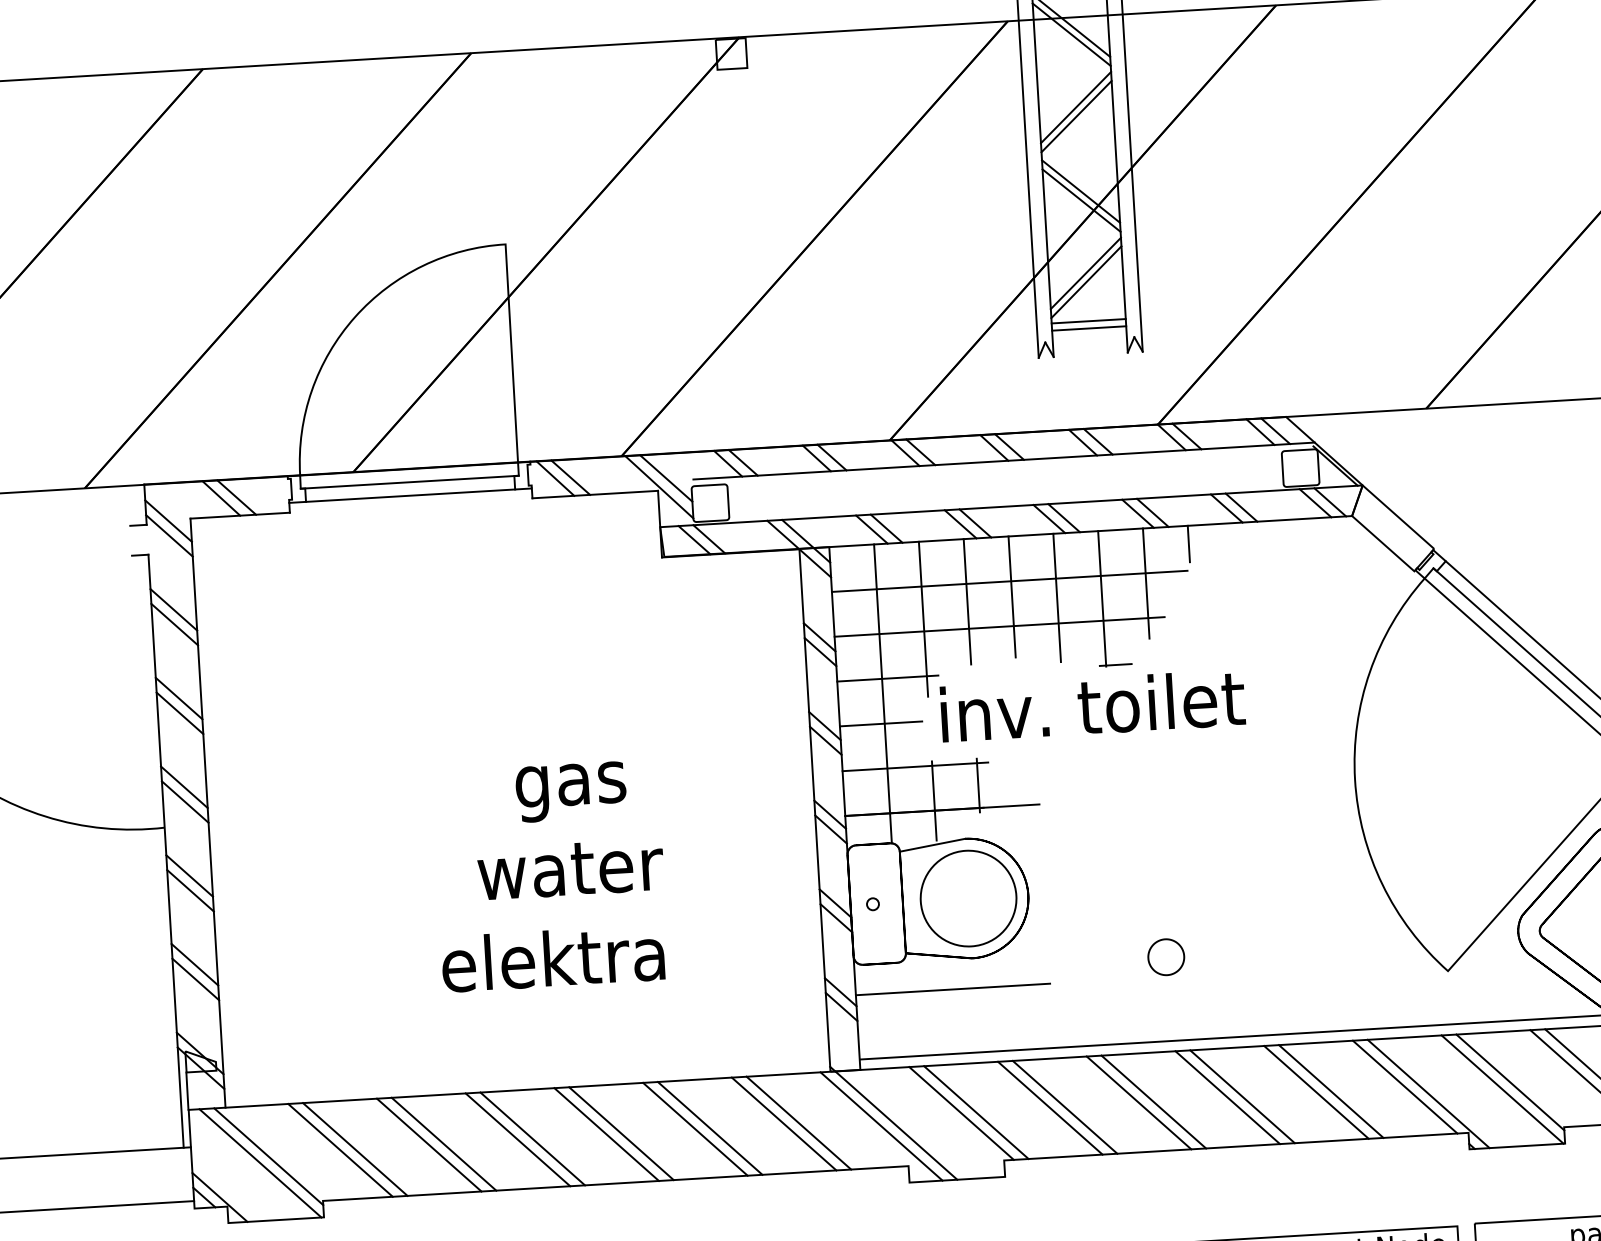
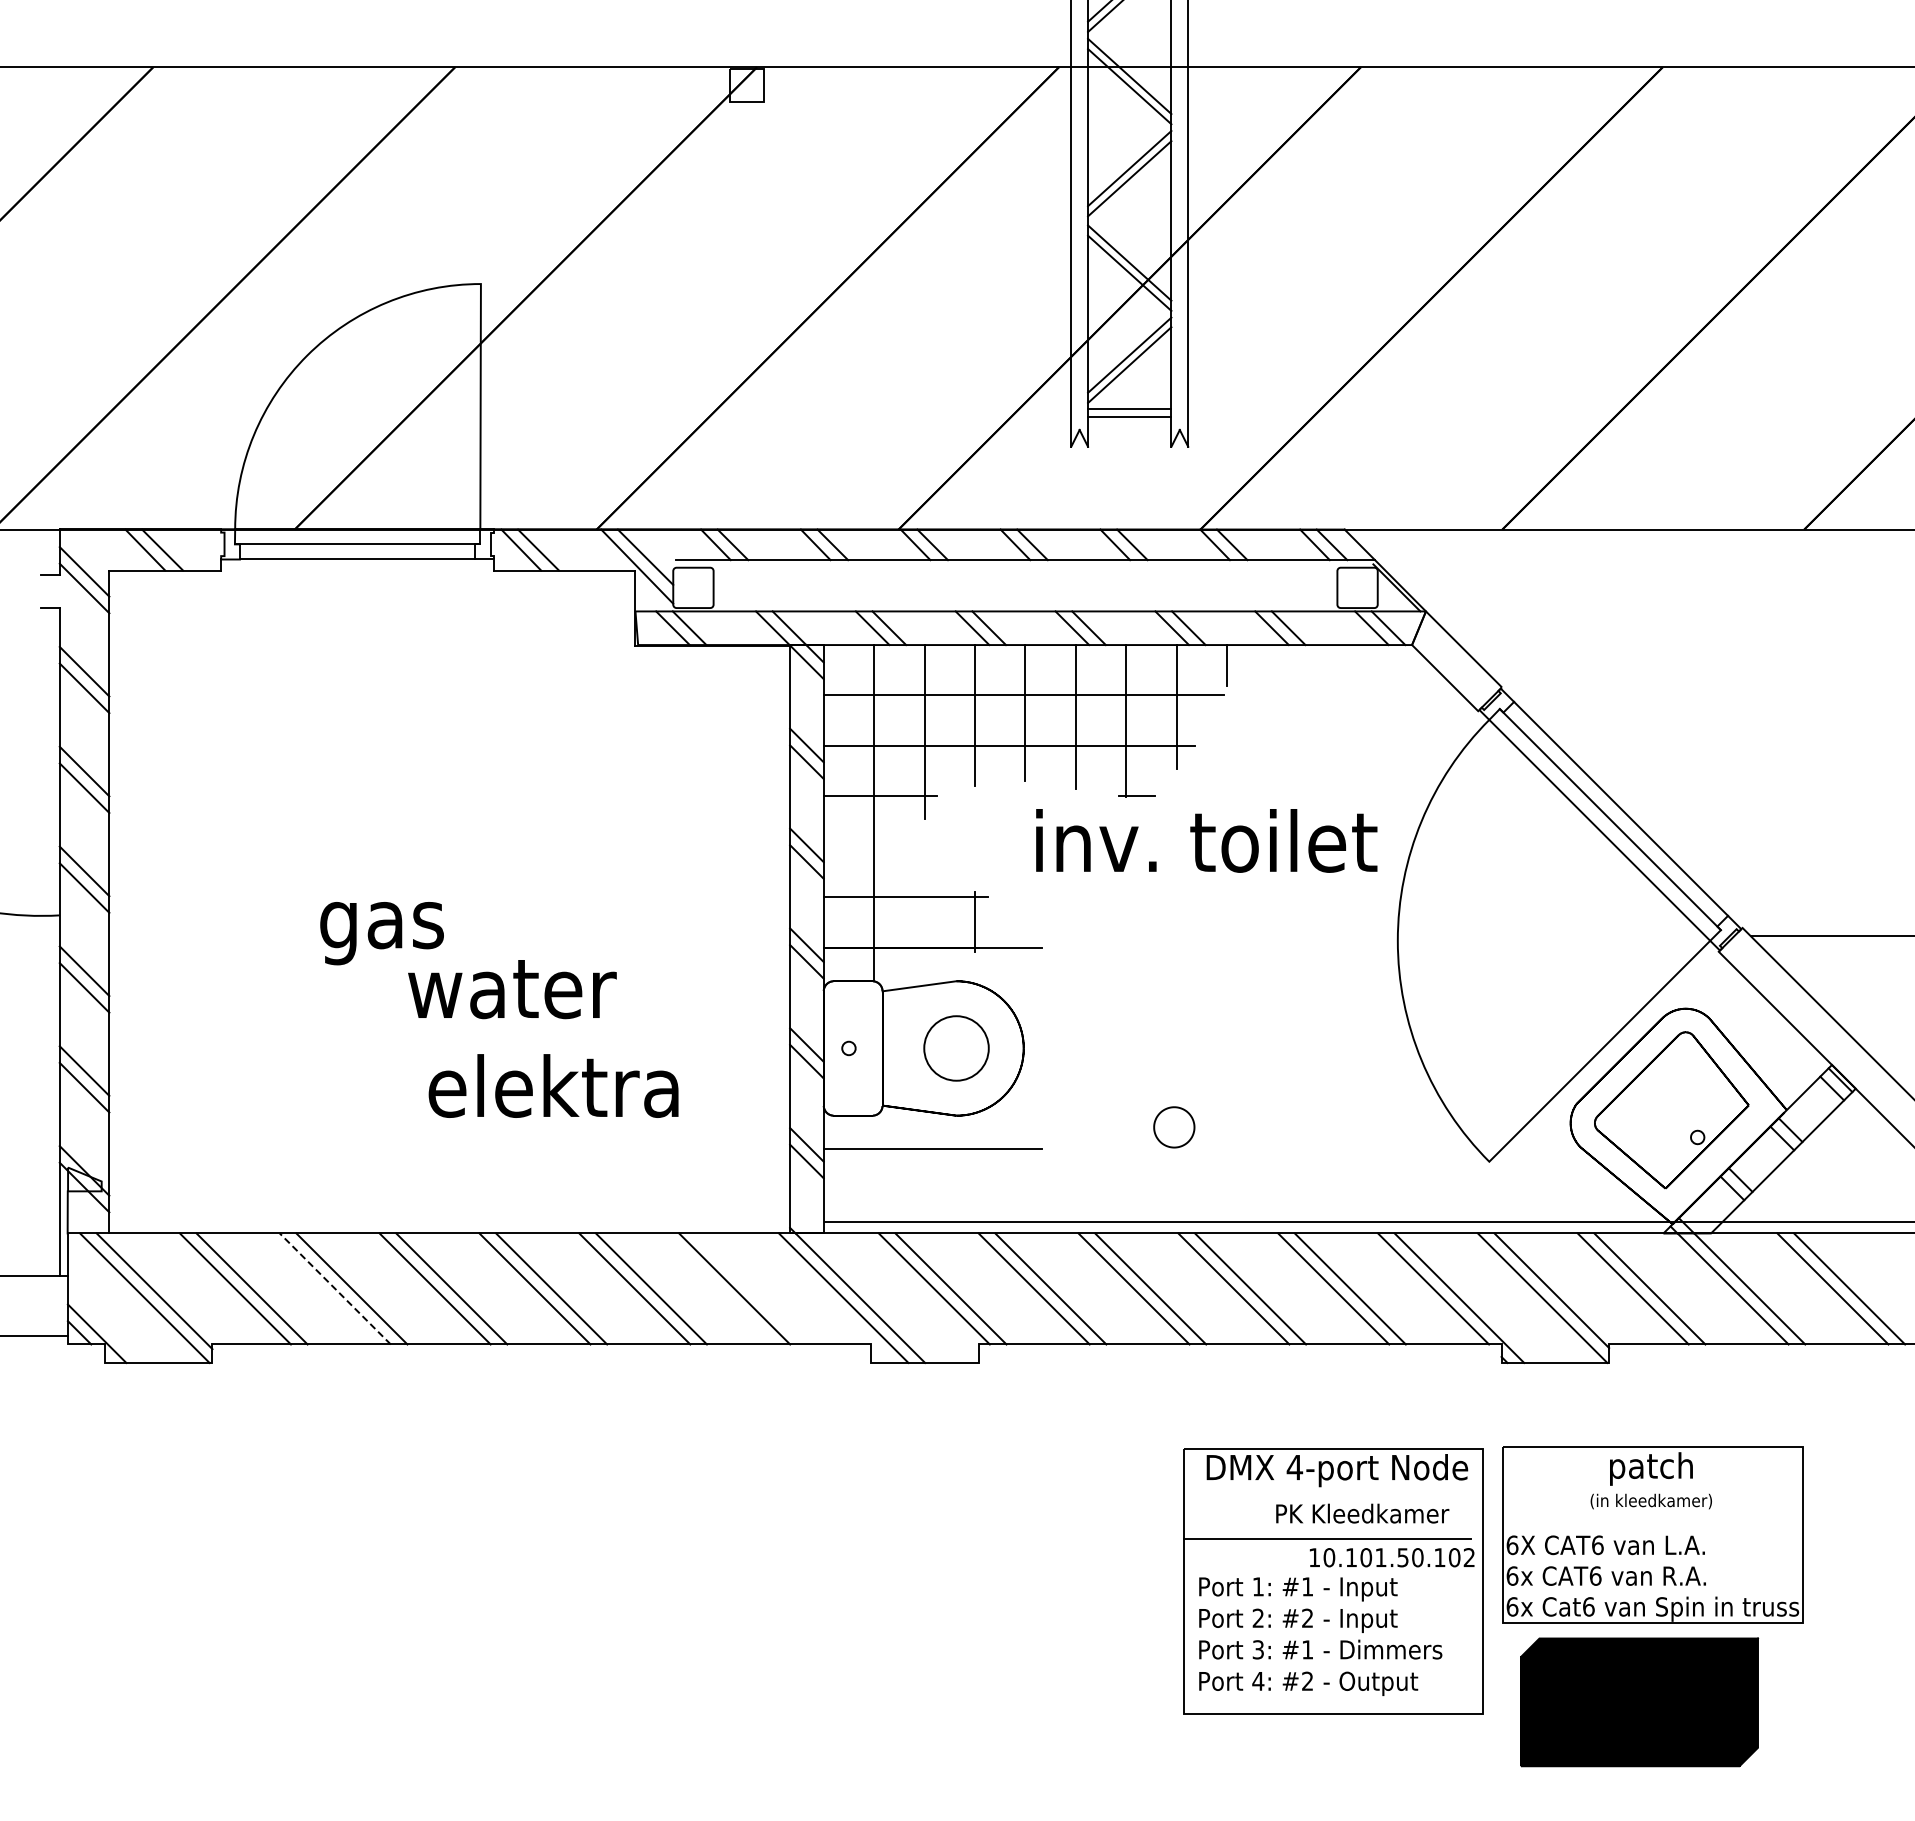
text: (1092, 705) -> (1206, 840), moved
line: (880, 723) -> (869, 846), removed
text: (570, 792) -> (381, 933), moved
line: (934, 800) -> (924, 936), removed
circle: (968, 898) -> (956, 1048), size x0.6
text: (552, 958) -> (553, 1085), moved
line: (798, 1122) -> (750, 1288), removed
line: (429, 1144) -> (335, 1288), solid -> dashed

